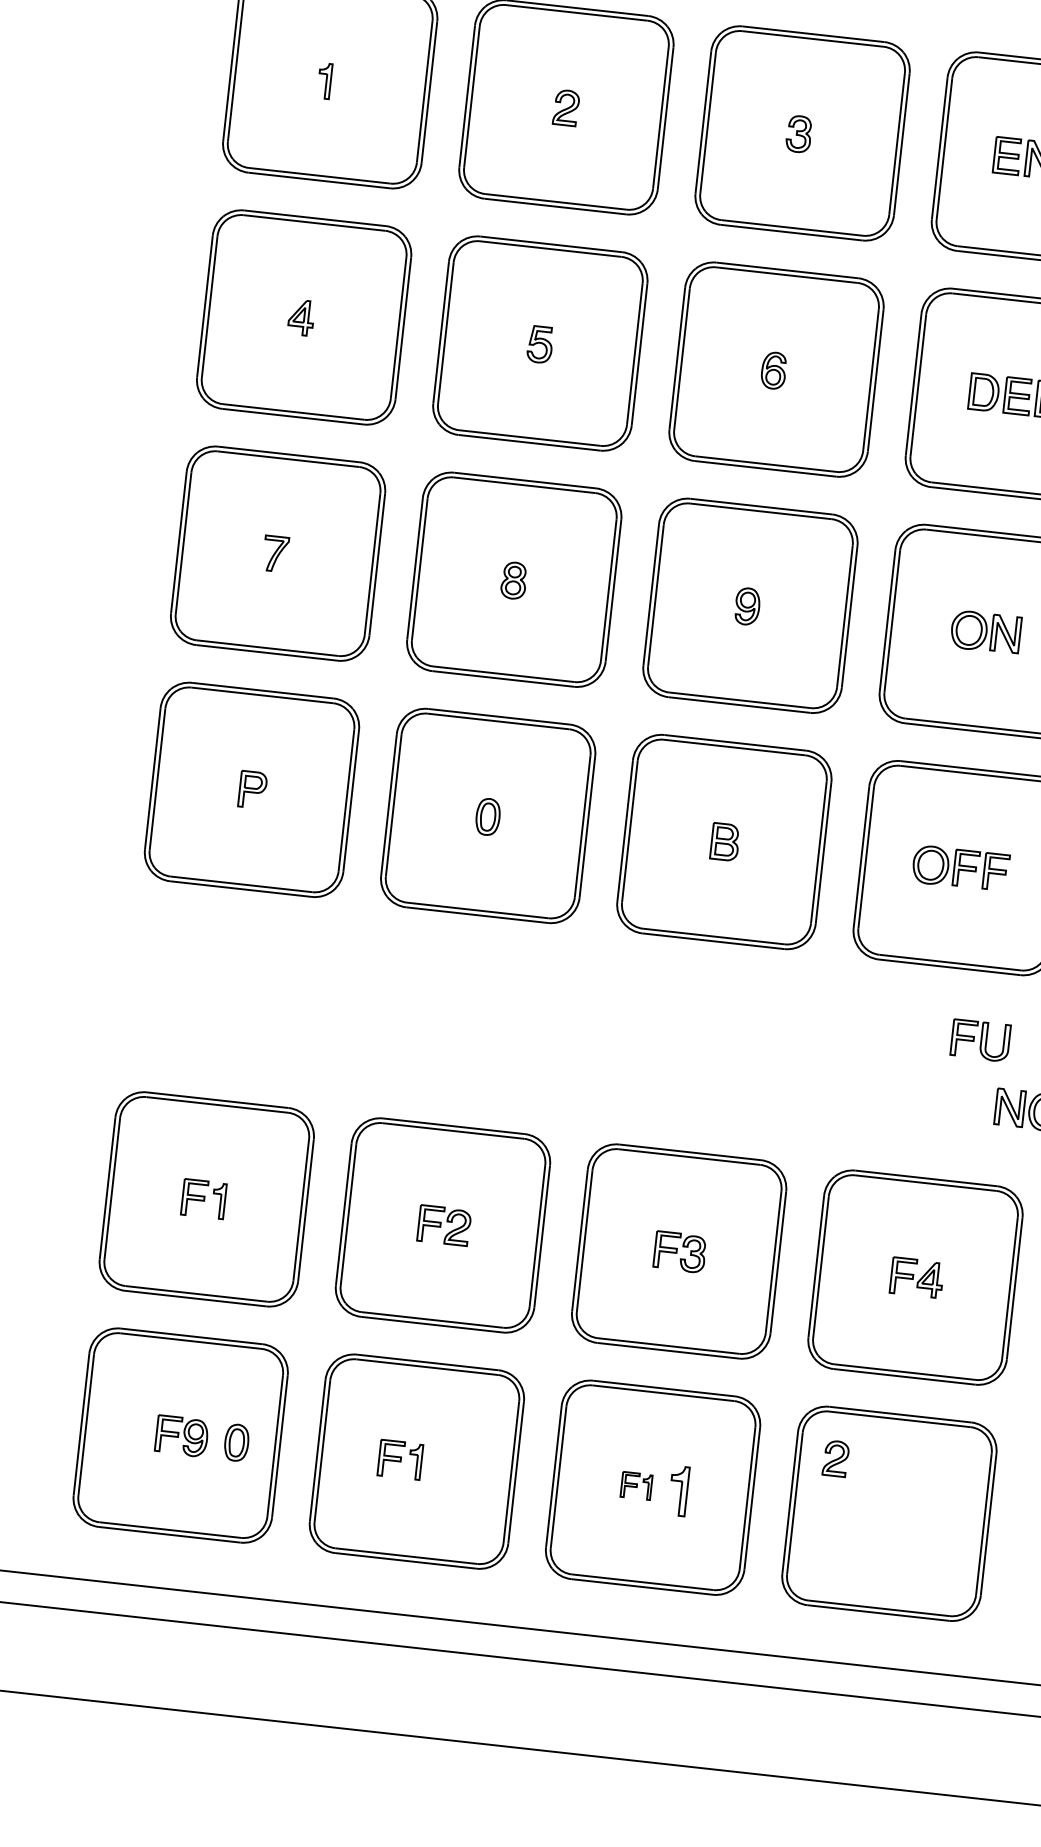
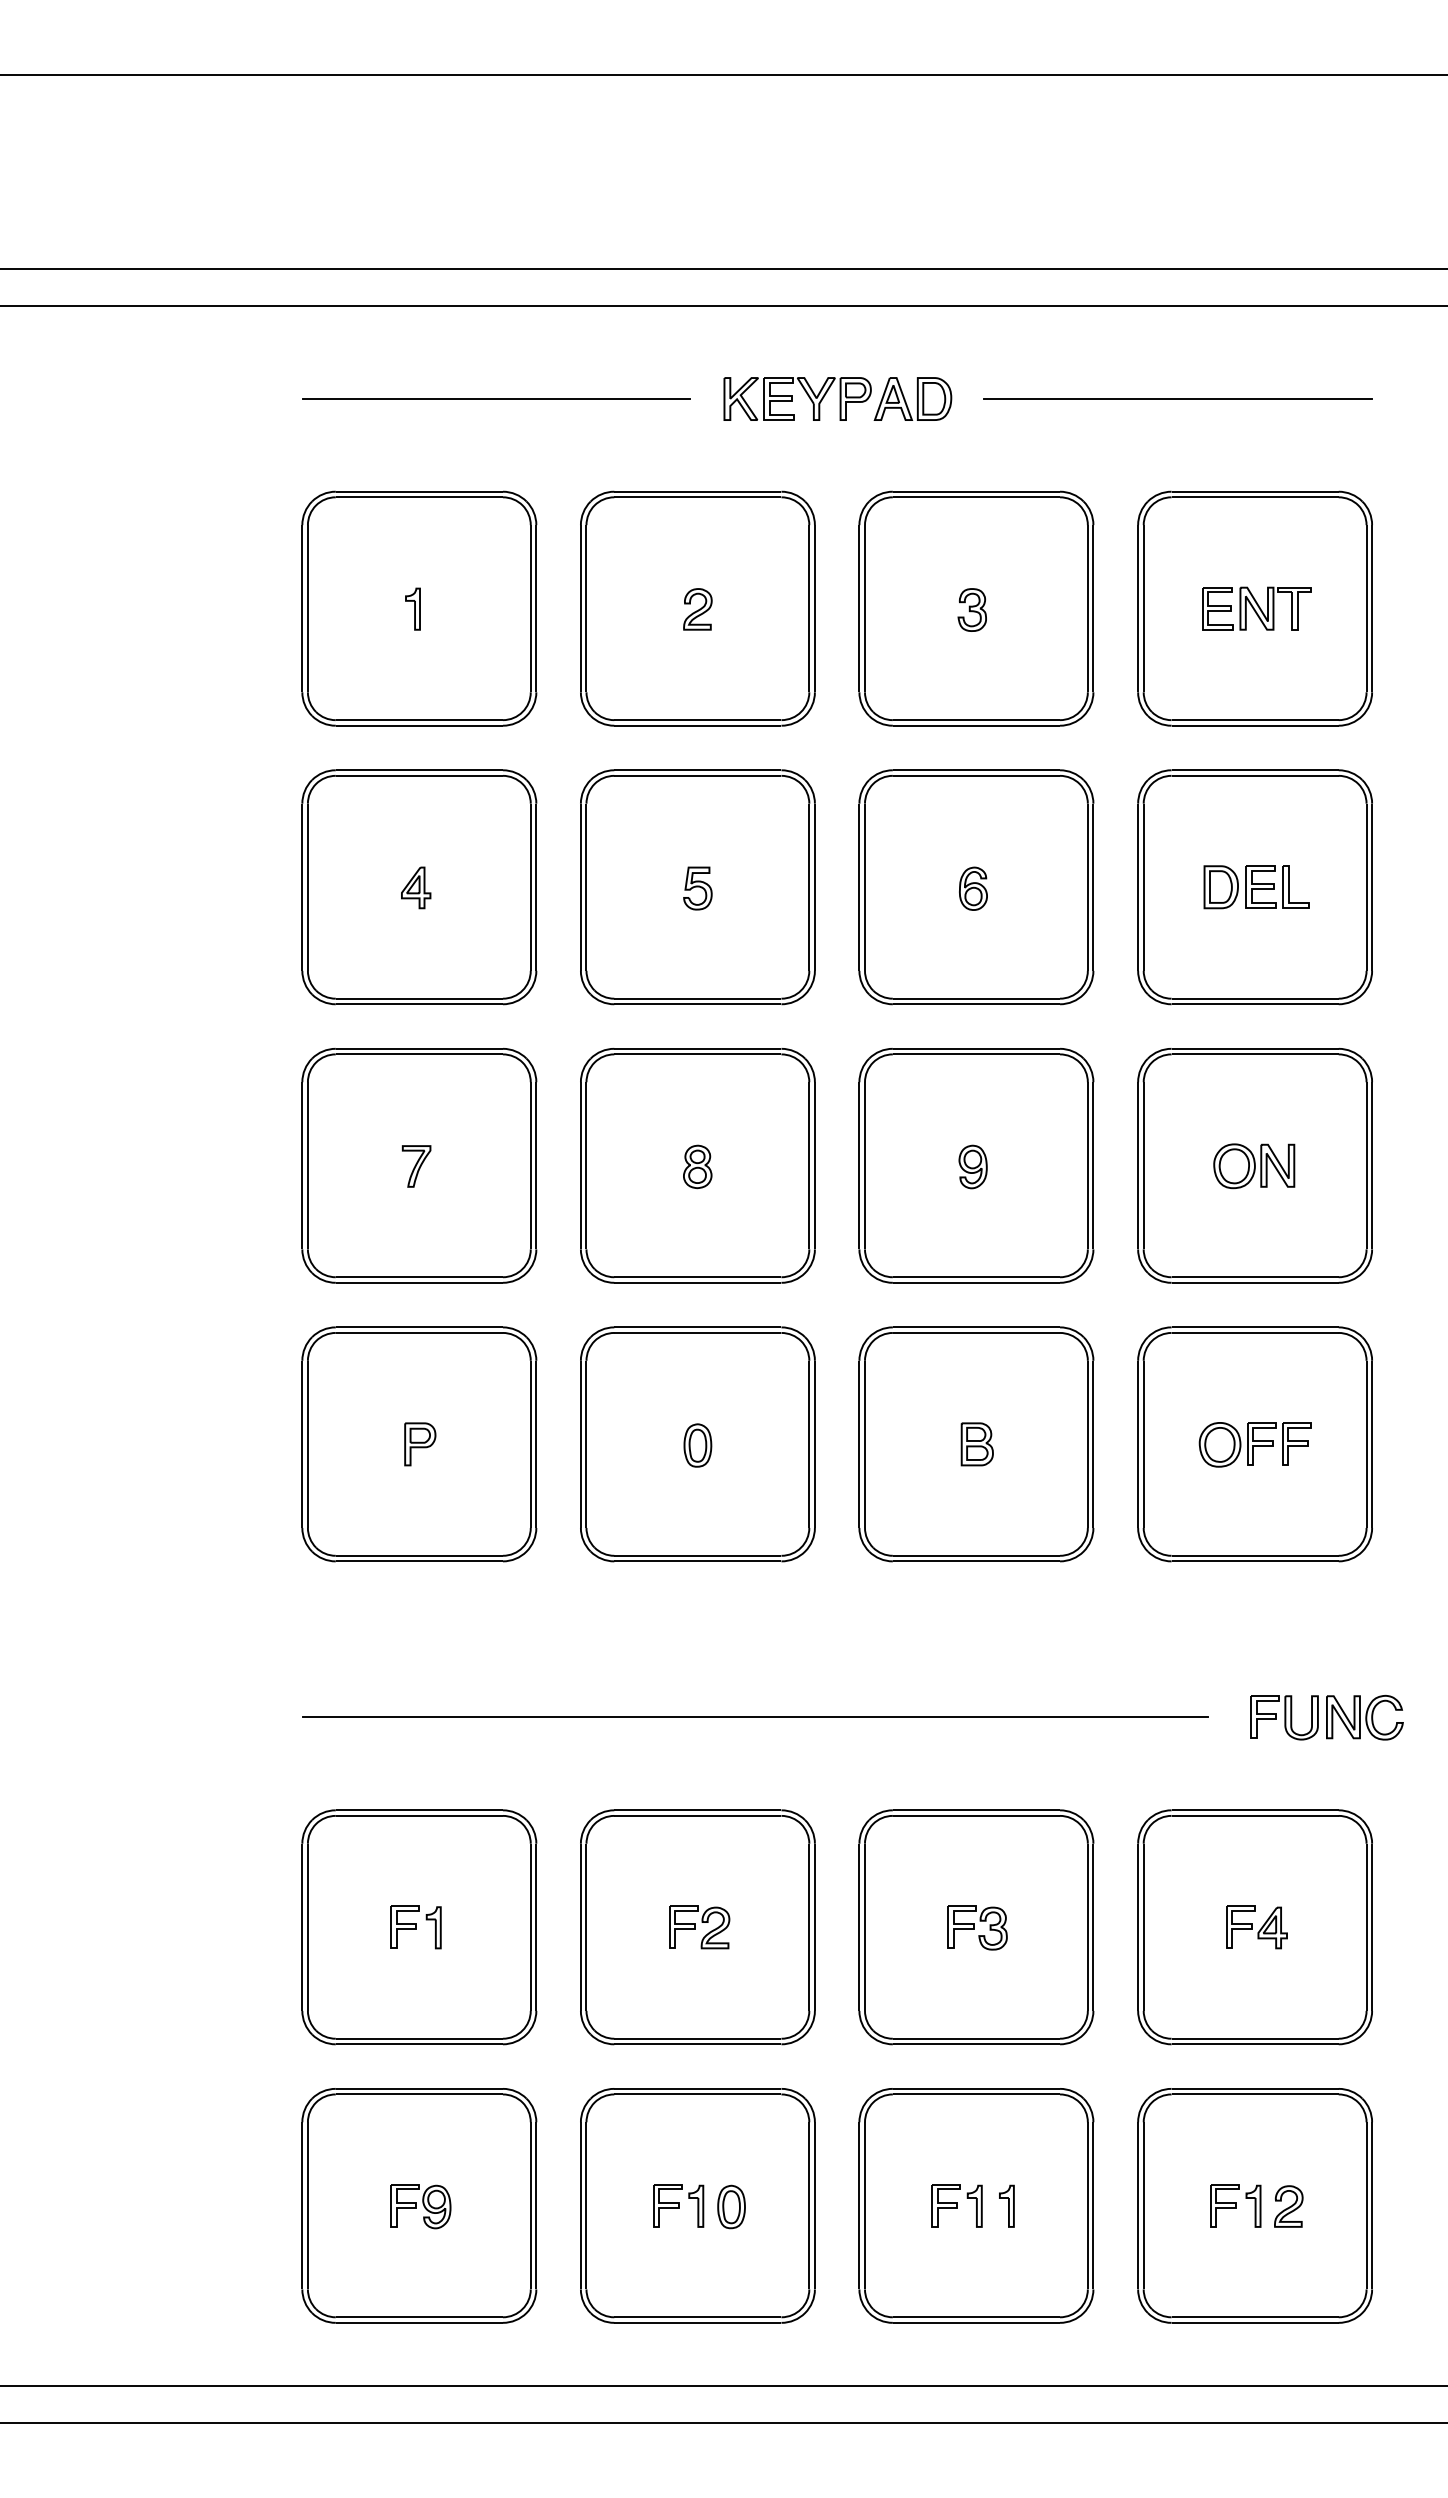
part: (980, 1040) -> (1284, 1717), moved
line: (511, 1052) -> (755, 1717), added
part: (236, 1442) -> (731, 2206), moved
part: (835, 1458) -> (1288, 2206), moved
part: (636, 1485) -> (956, 2205), size x1.43
part: (678, 1490) -> (1006, 2205), size x0.71
part: (872, 1511) -> (1235, 2205), added

